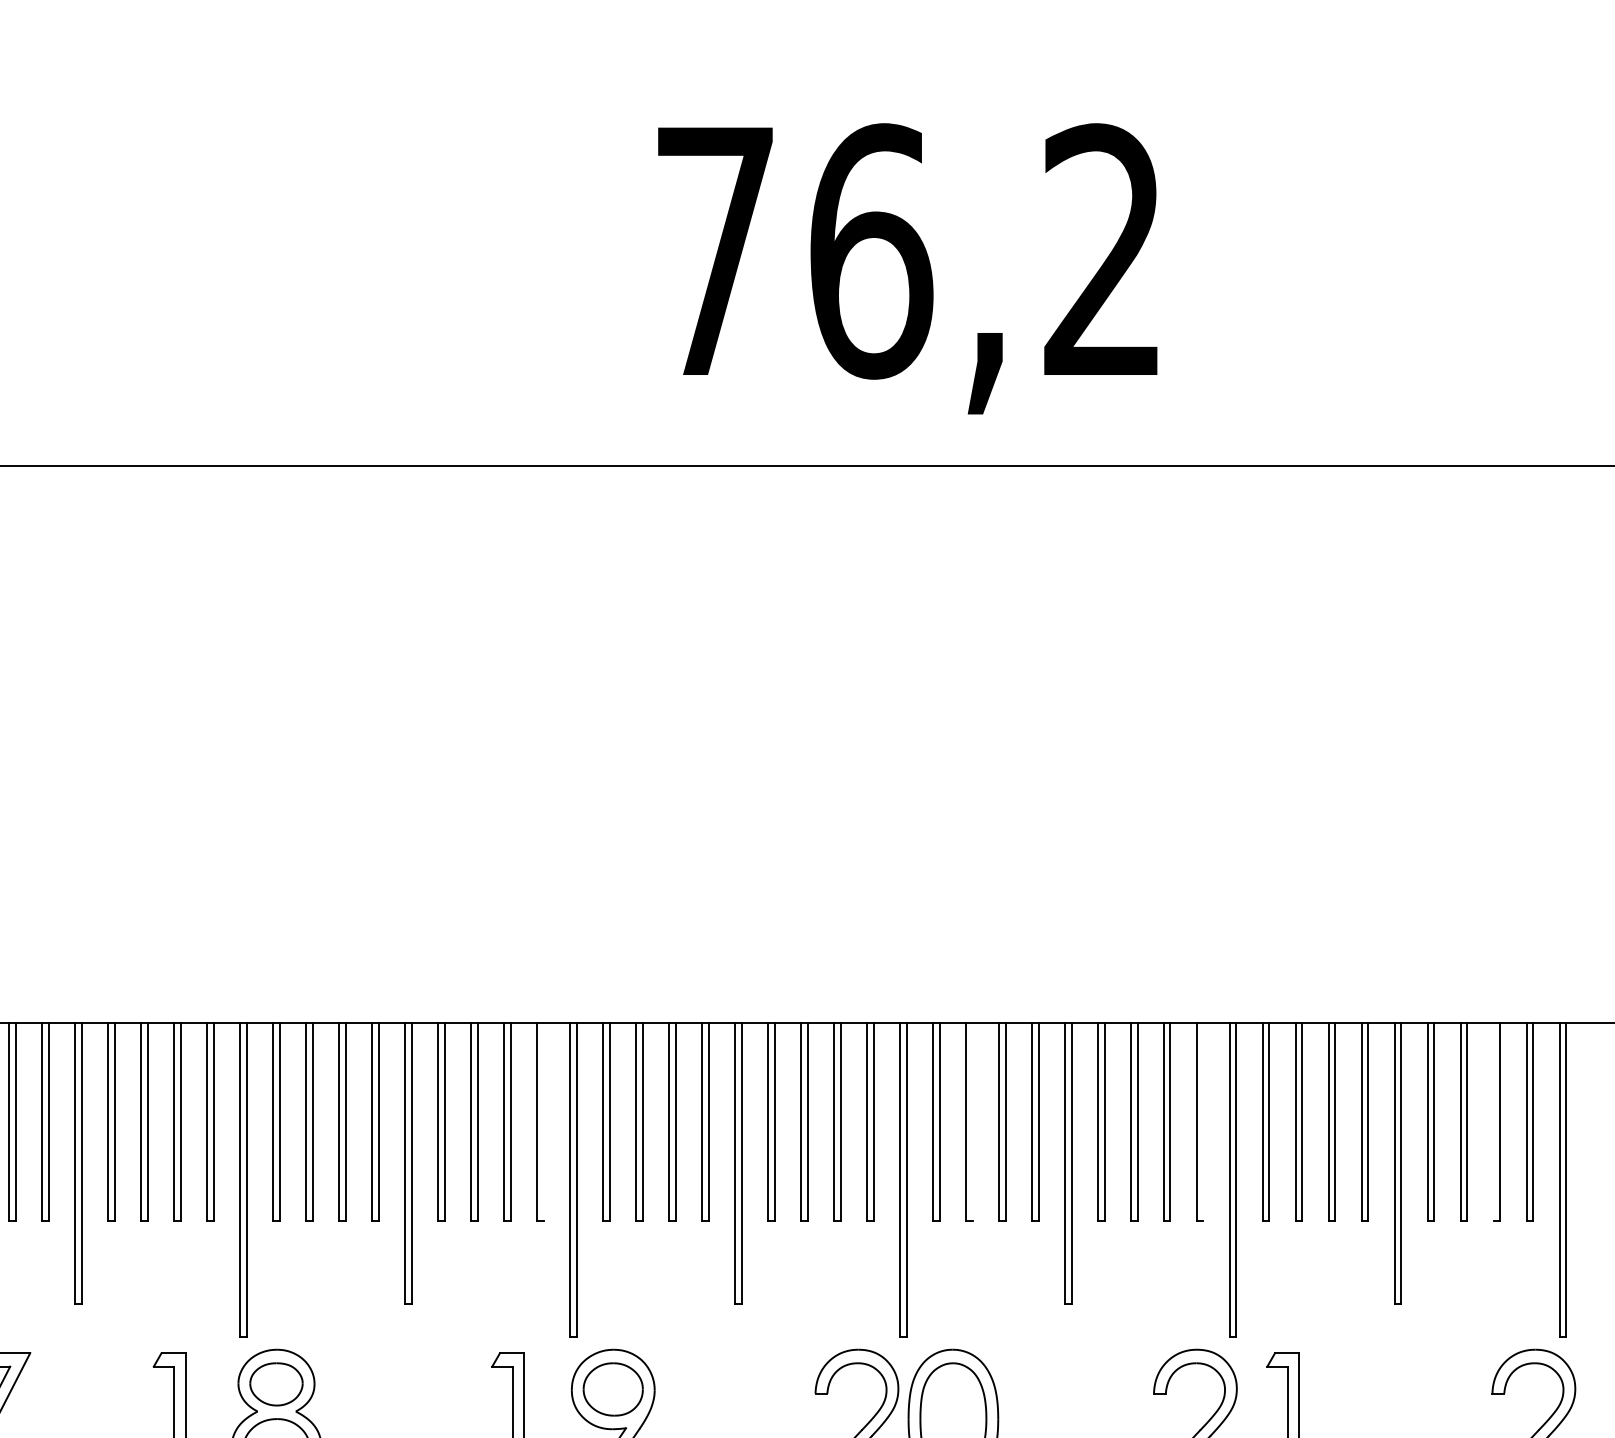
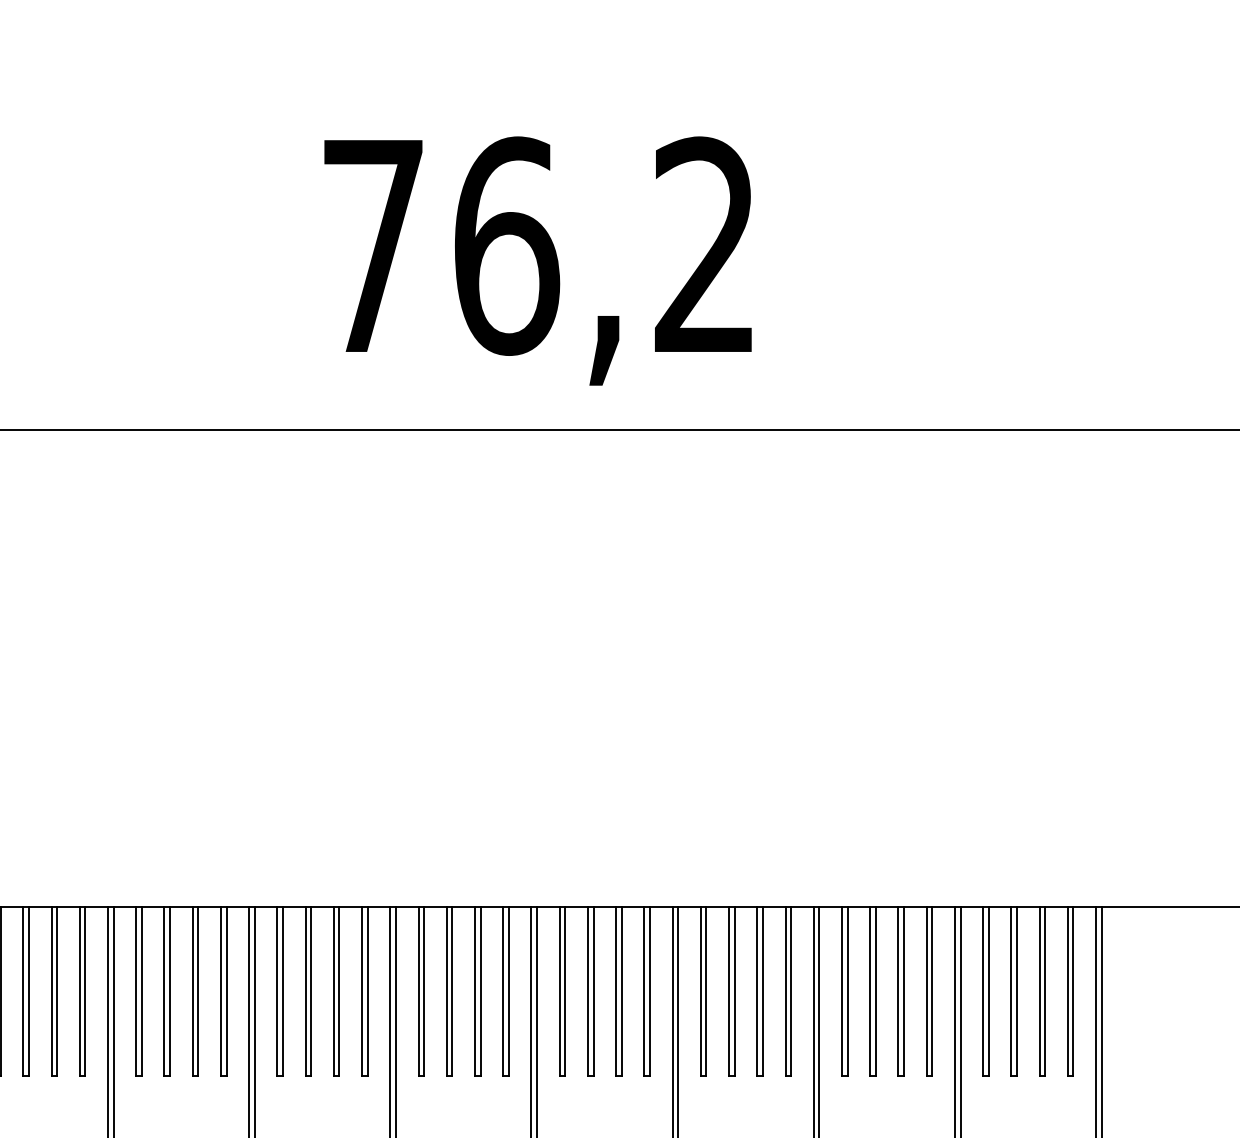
line: (543, 1122) -> (226, 991), added
line: (972, 1122) -> (593, 991), added
line: (1203, 1122) -> (791, 991), added
line: (1493, 1122) -> (1039, 991), added

